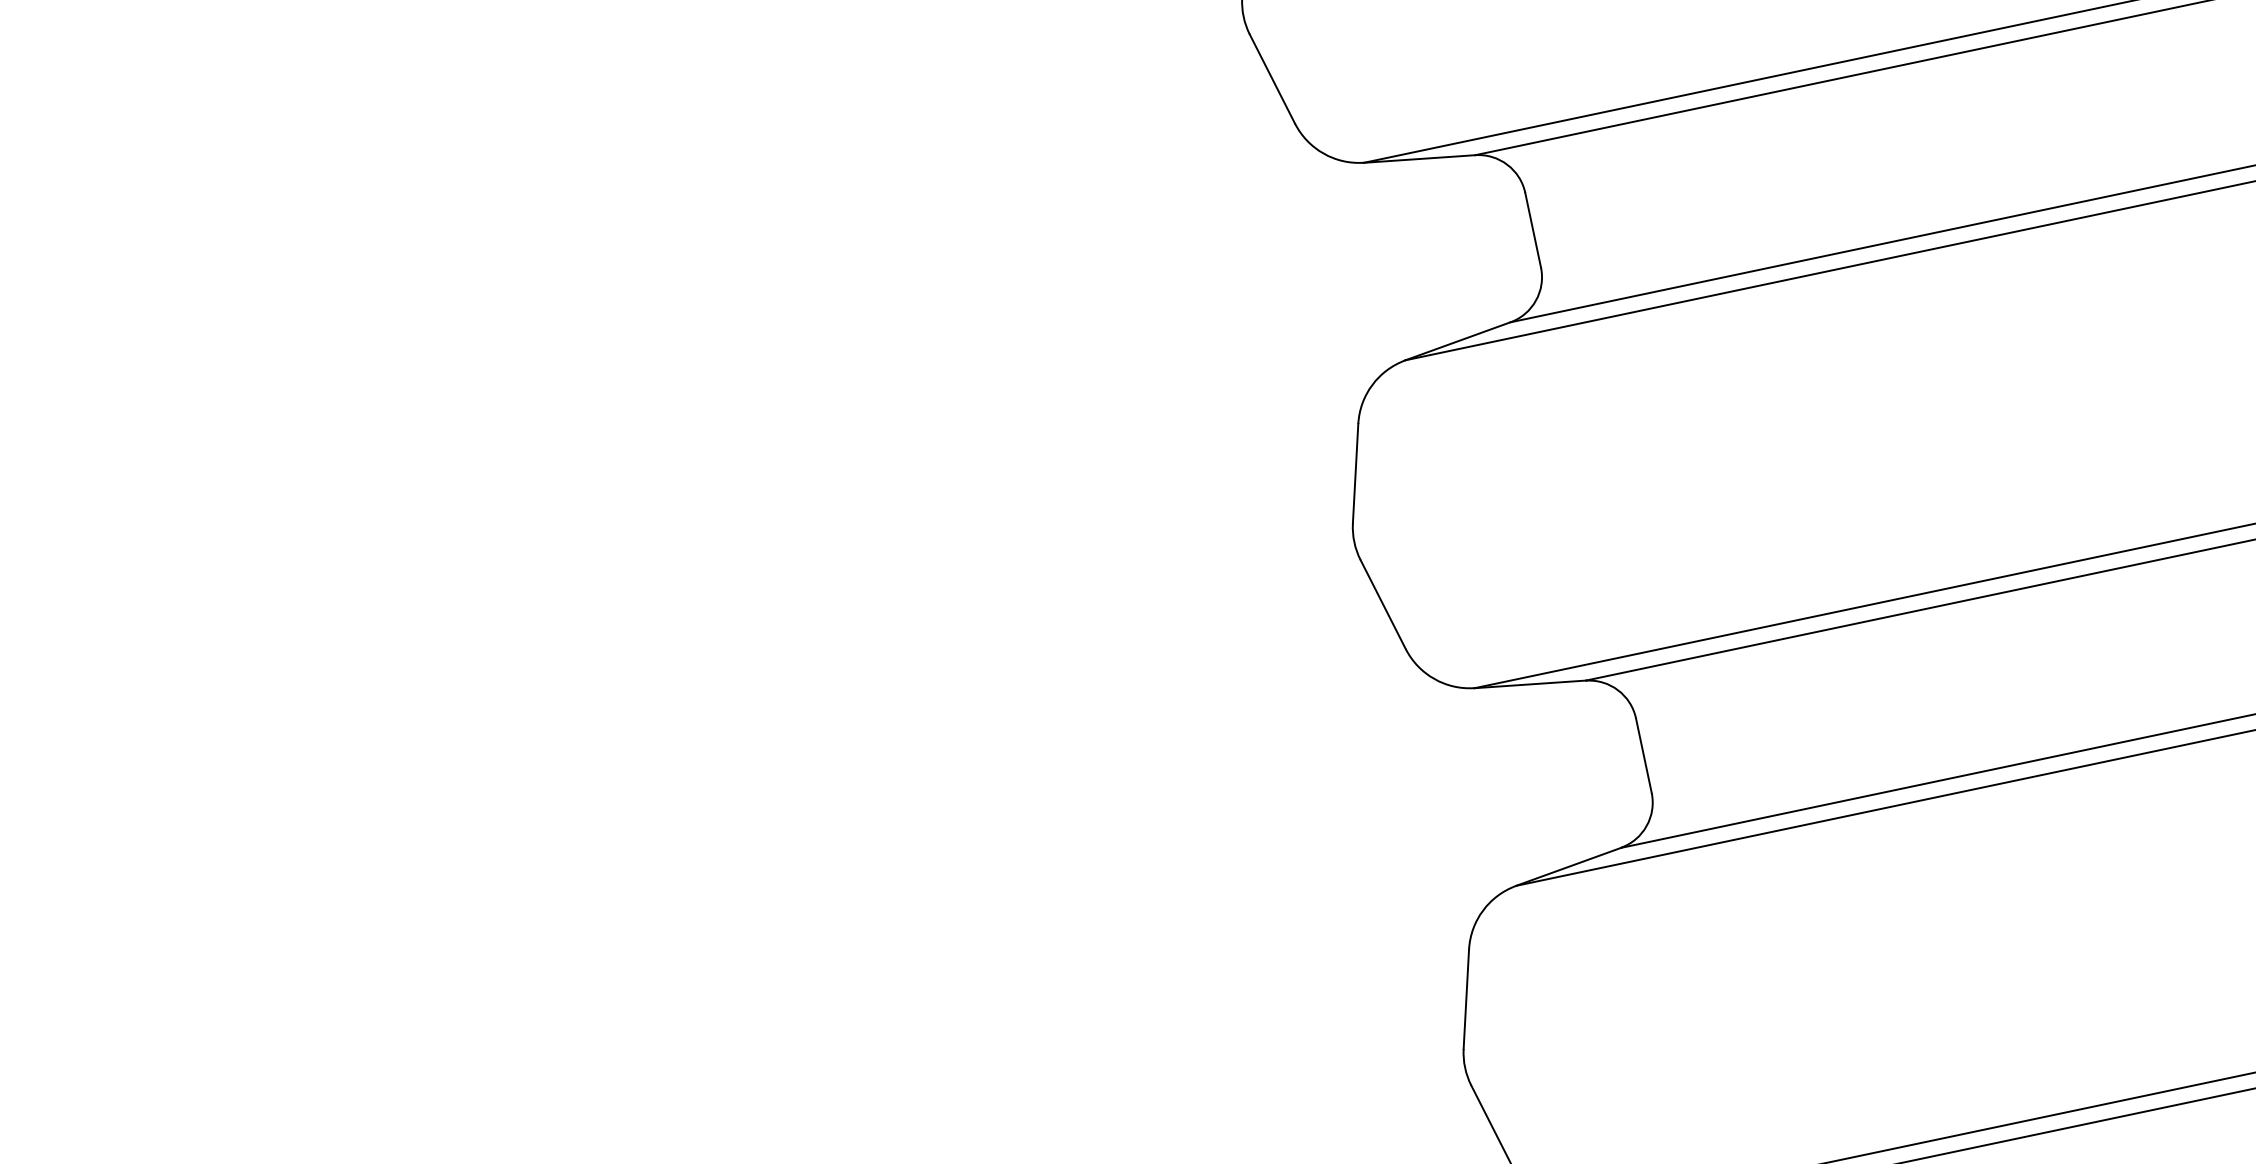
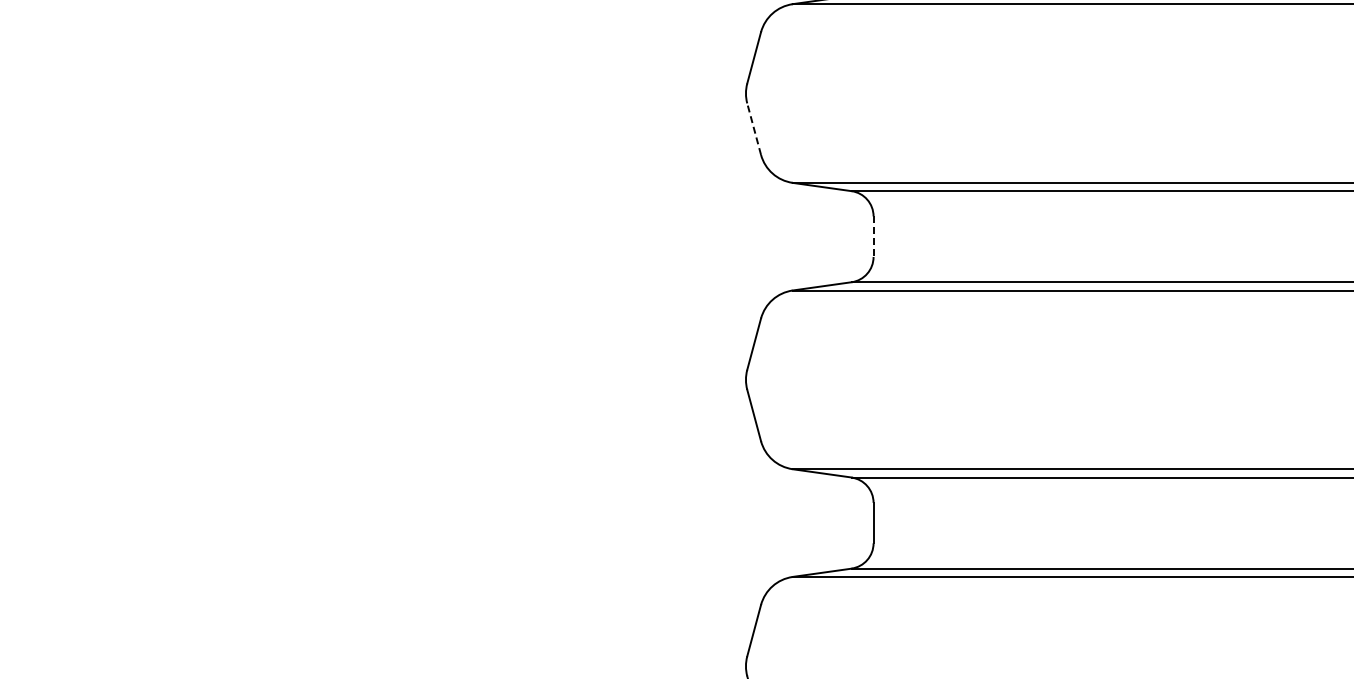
line: (1273, 79) -> (754, 129), solid -> dashed
line: (1533, 231) -> (873, 237), solid -> dashed

